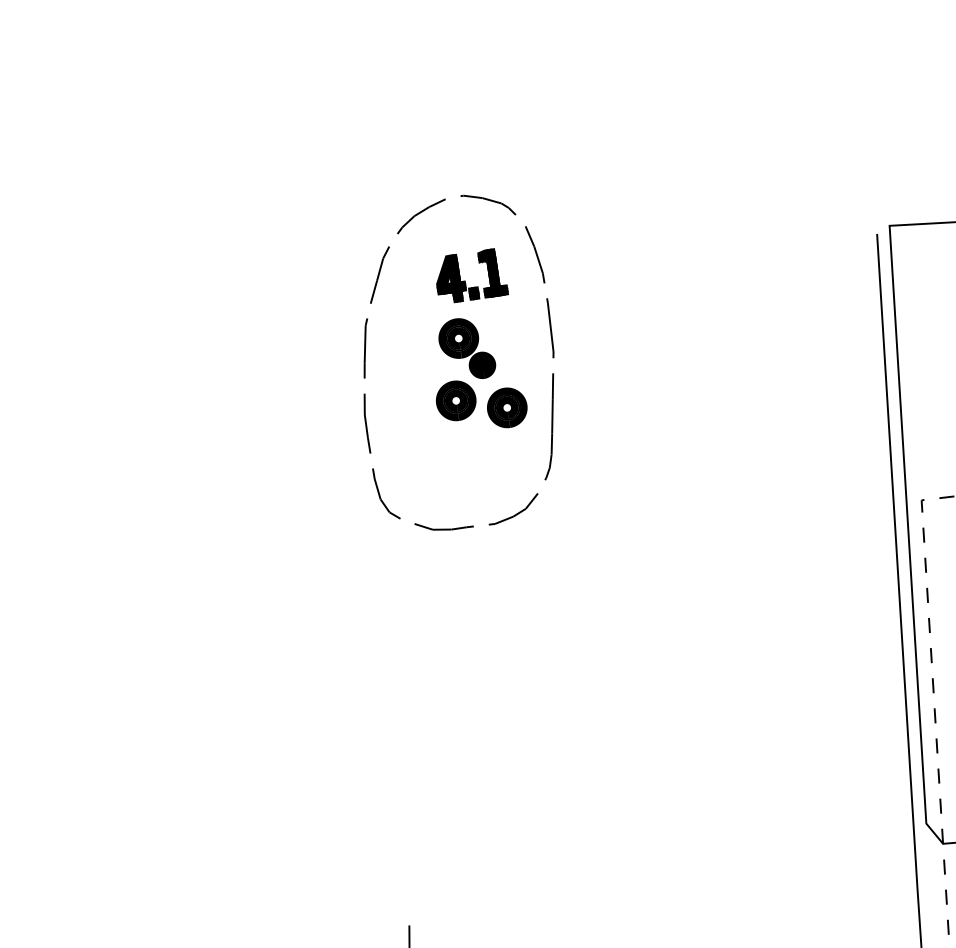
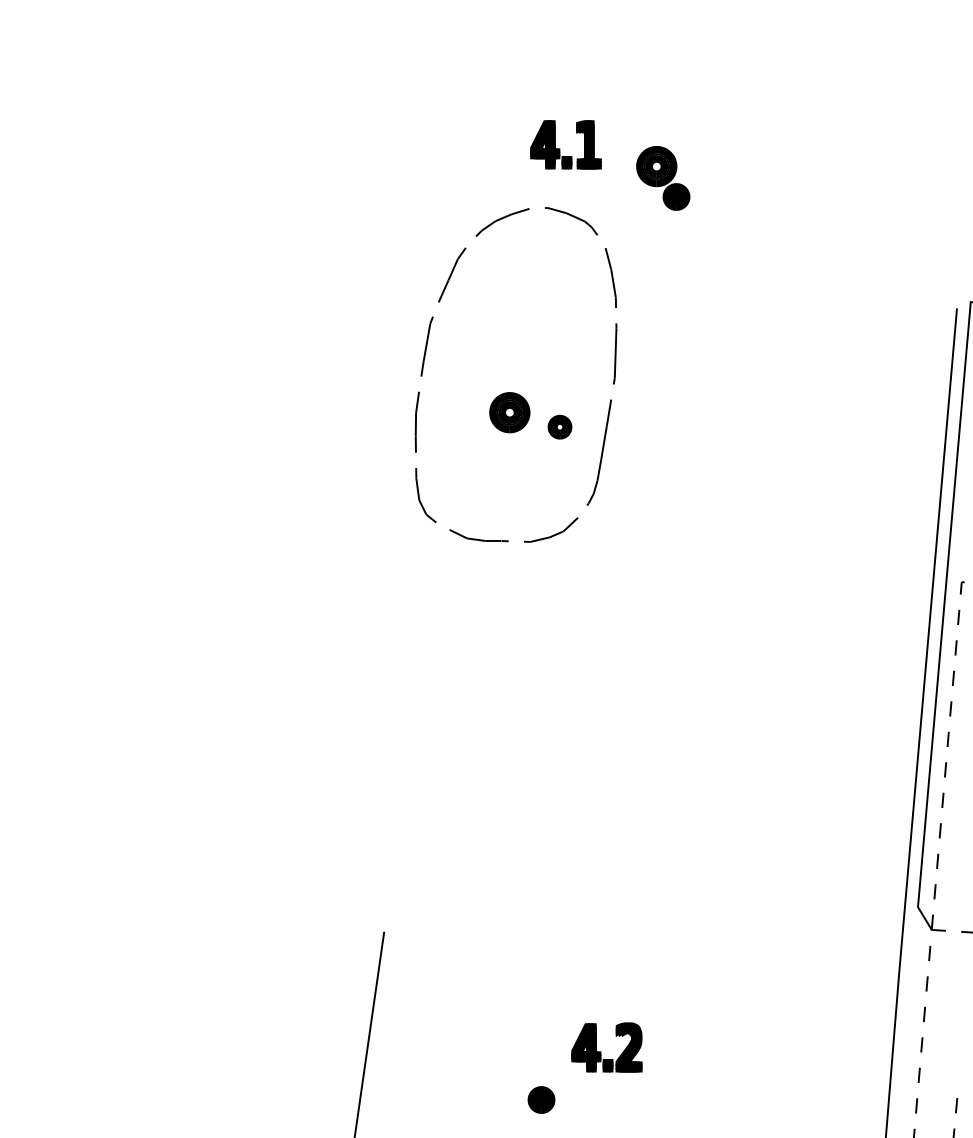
text: (470, 275) -> (565, 144), moved
part: (467, 349) -> (663, 178), moved
part: (506, 407) -> (559, 426), size x0.6

